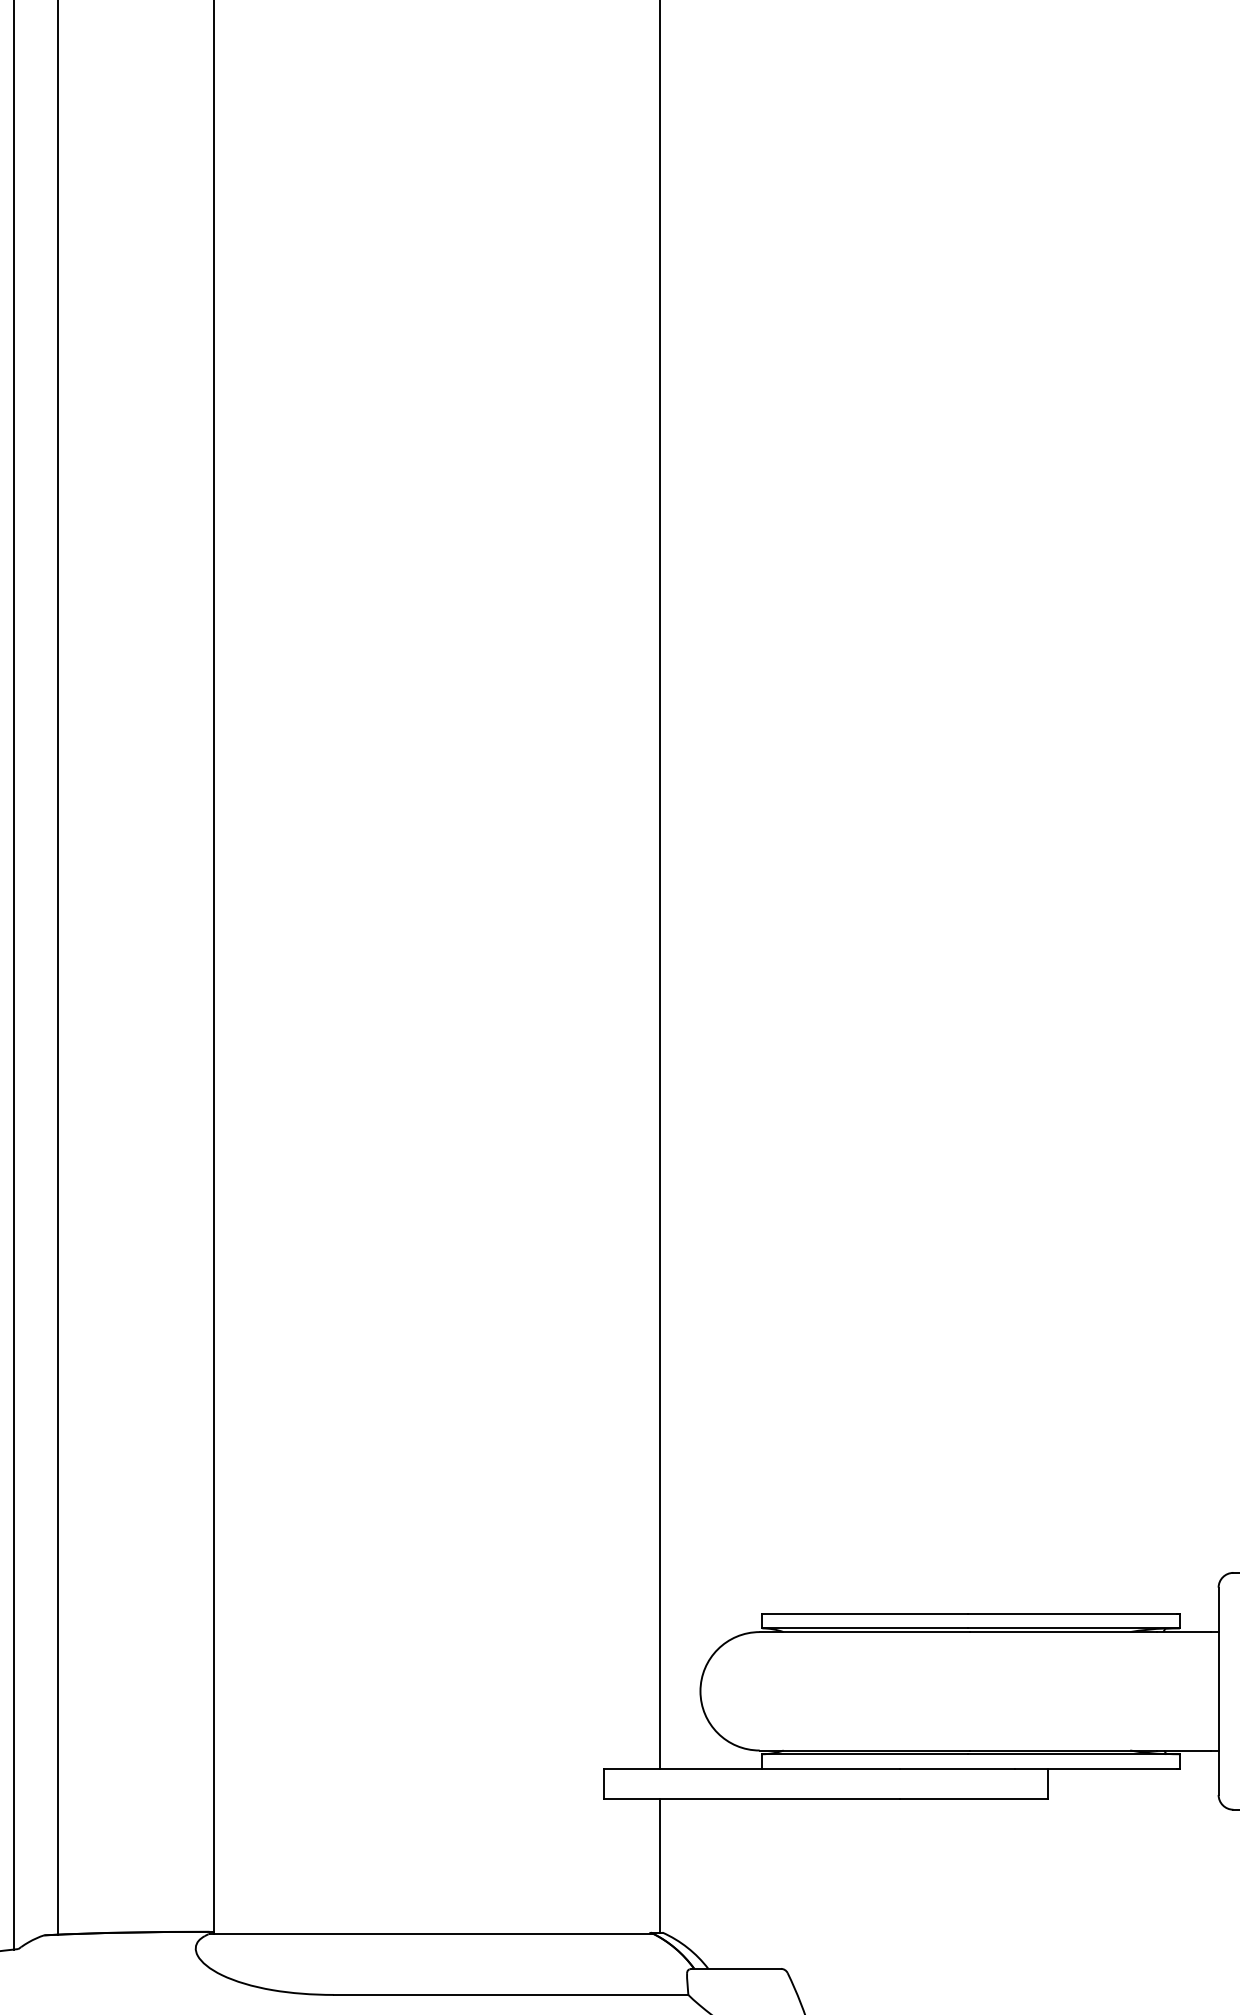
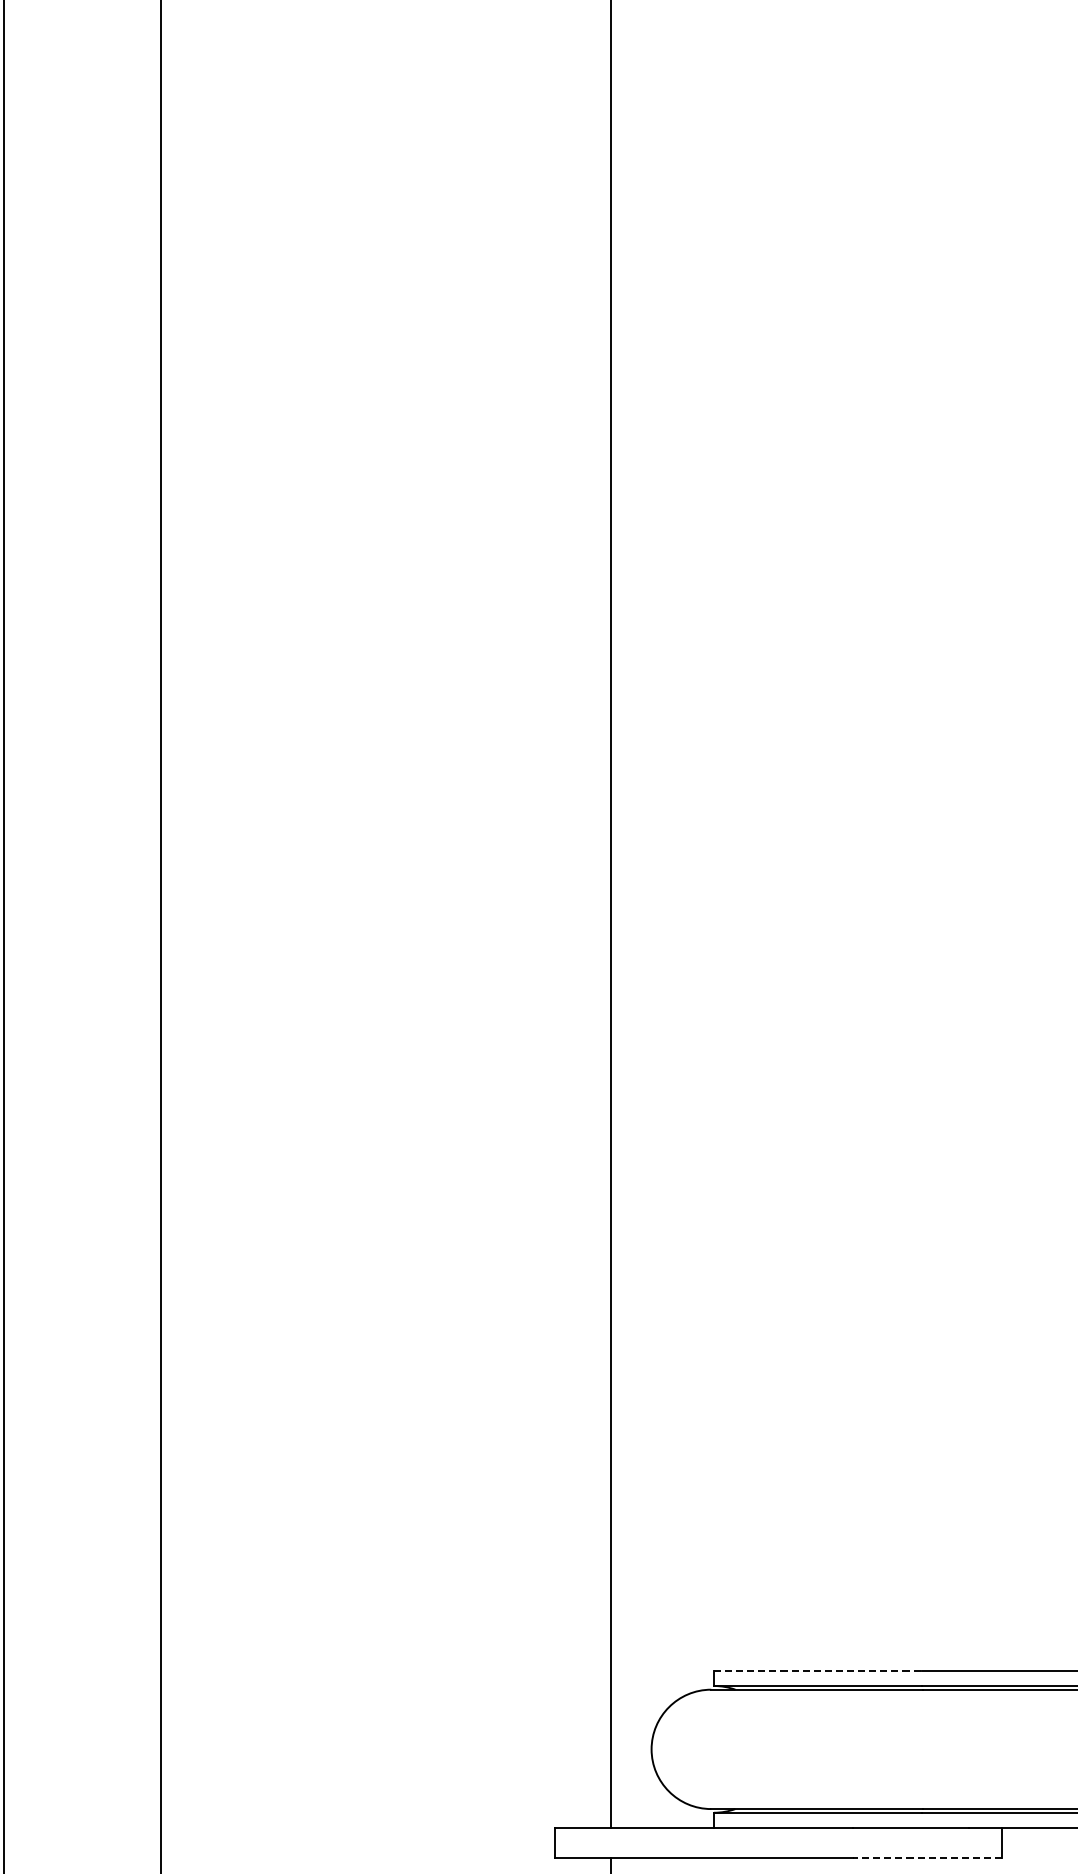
line: (865, 1613) -> (817, 1670), solid -> dashed
line: (973, 1798) -> (926, 1857), solid -> dashed

